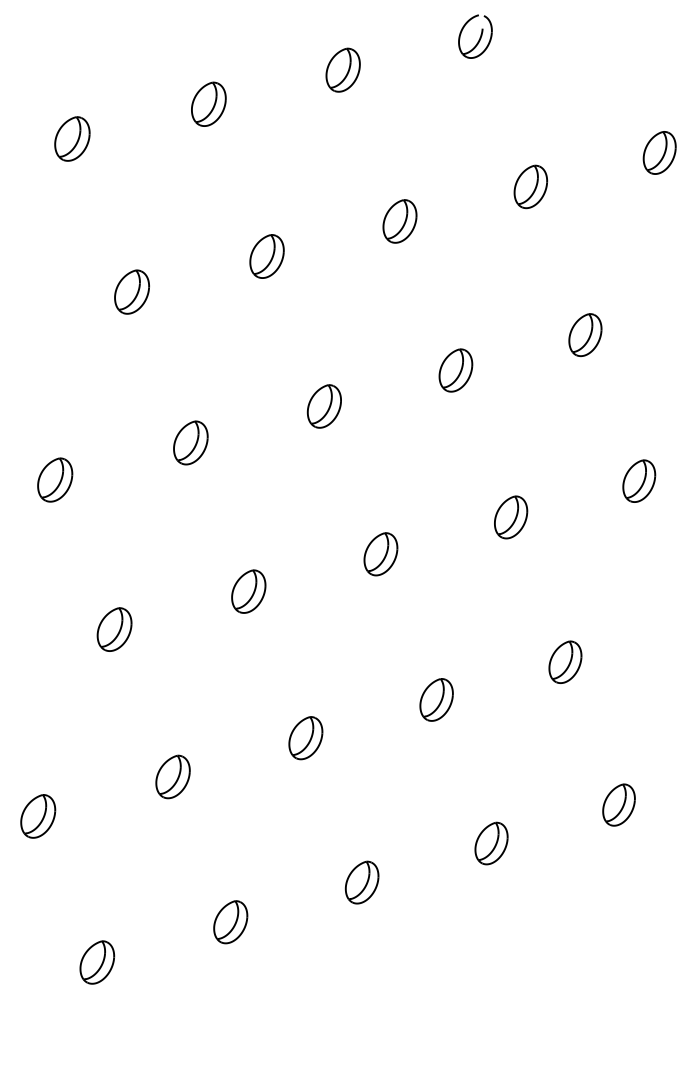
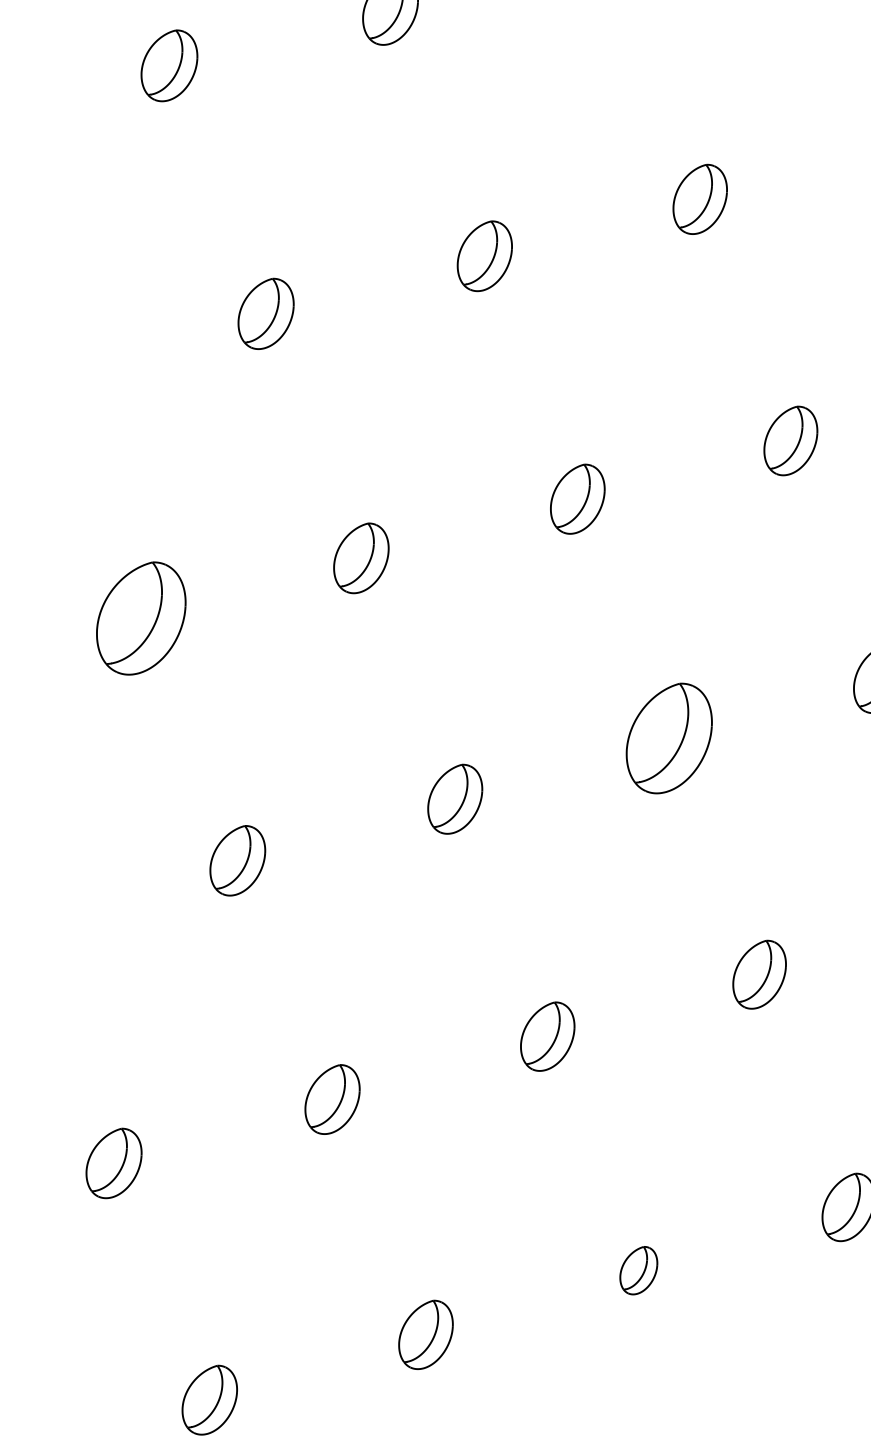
part: (55, 479) -> (142, 617), size x1.6
part: (380, 554) -> (668, 739), size x1.6
part: (361, 882) -> (637, 1270), size x0.7

